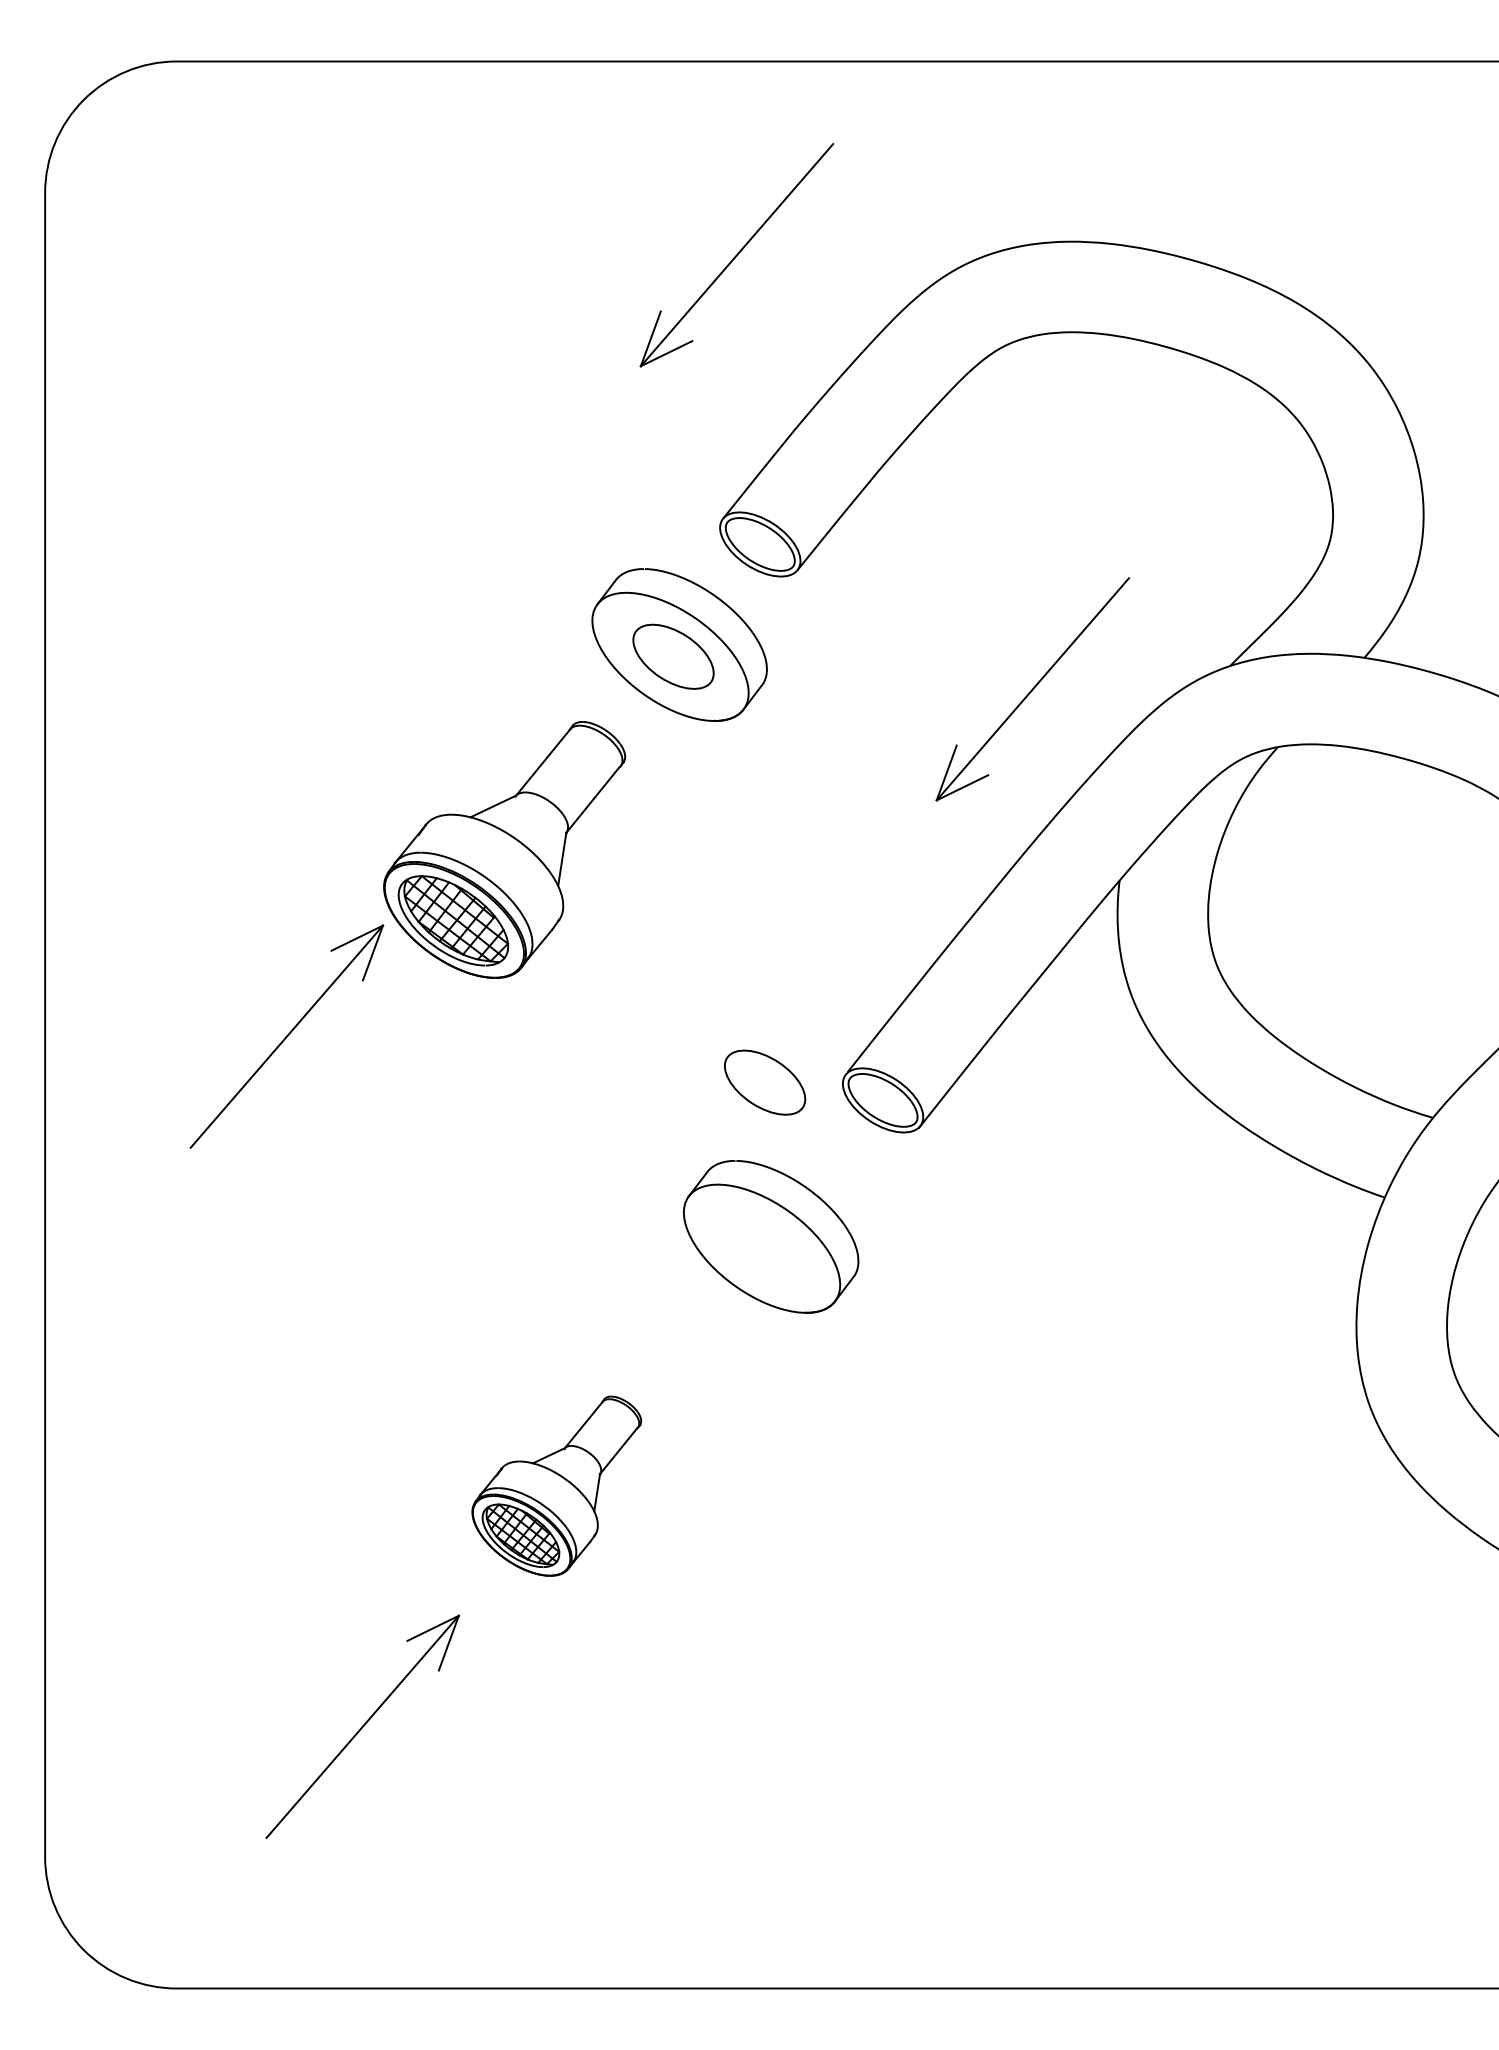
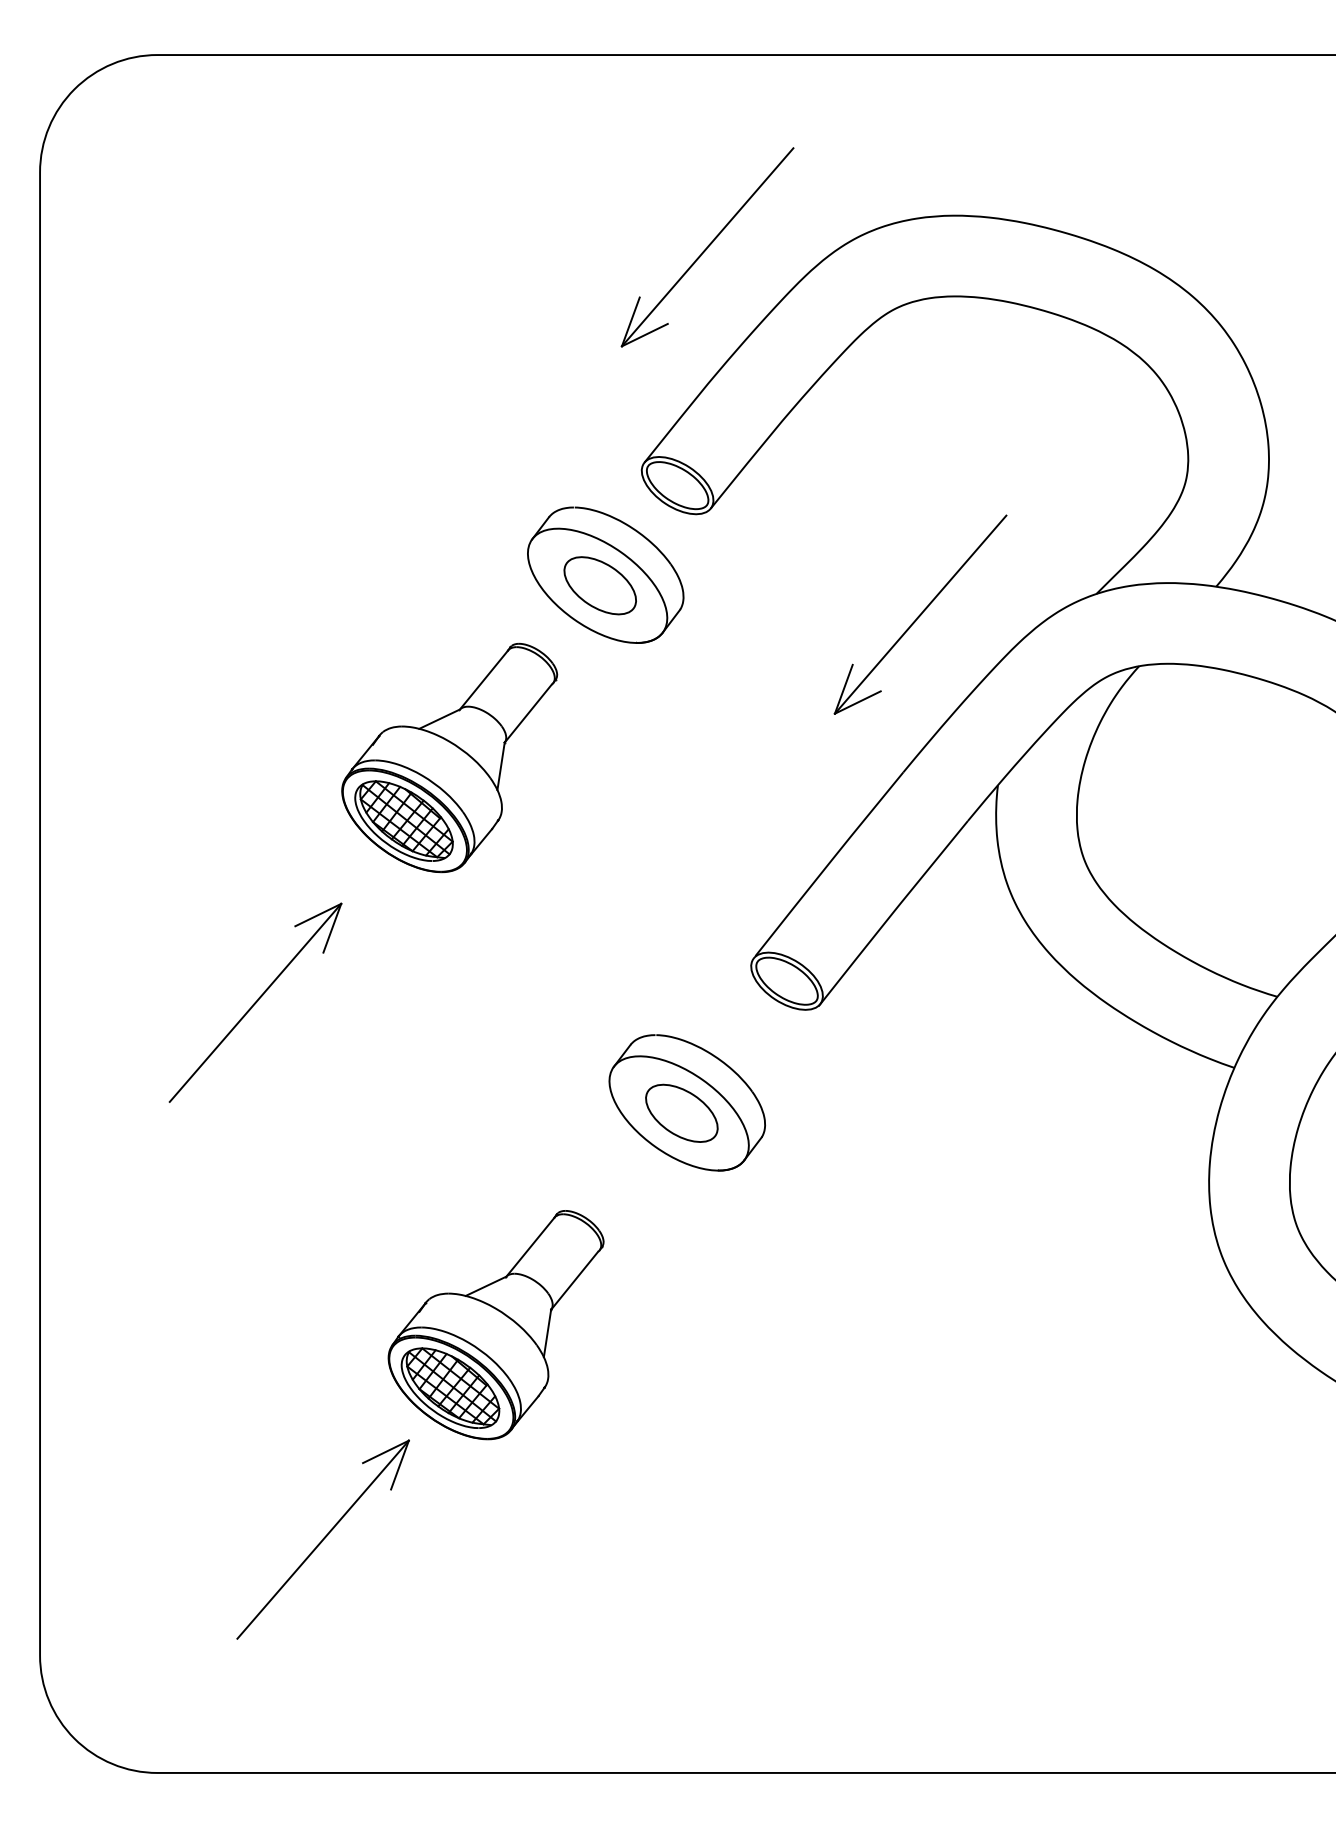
part: (736, 255) -> (707, 247), moved
part: (286, 1036) -> (255, 1002), moved
part: (765, 1082) -> (682, 1113), moved
part: (556, 1486) -> (495, 1325), size x1.43

